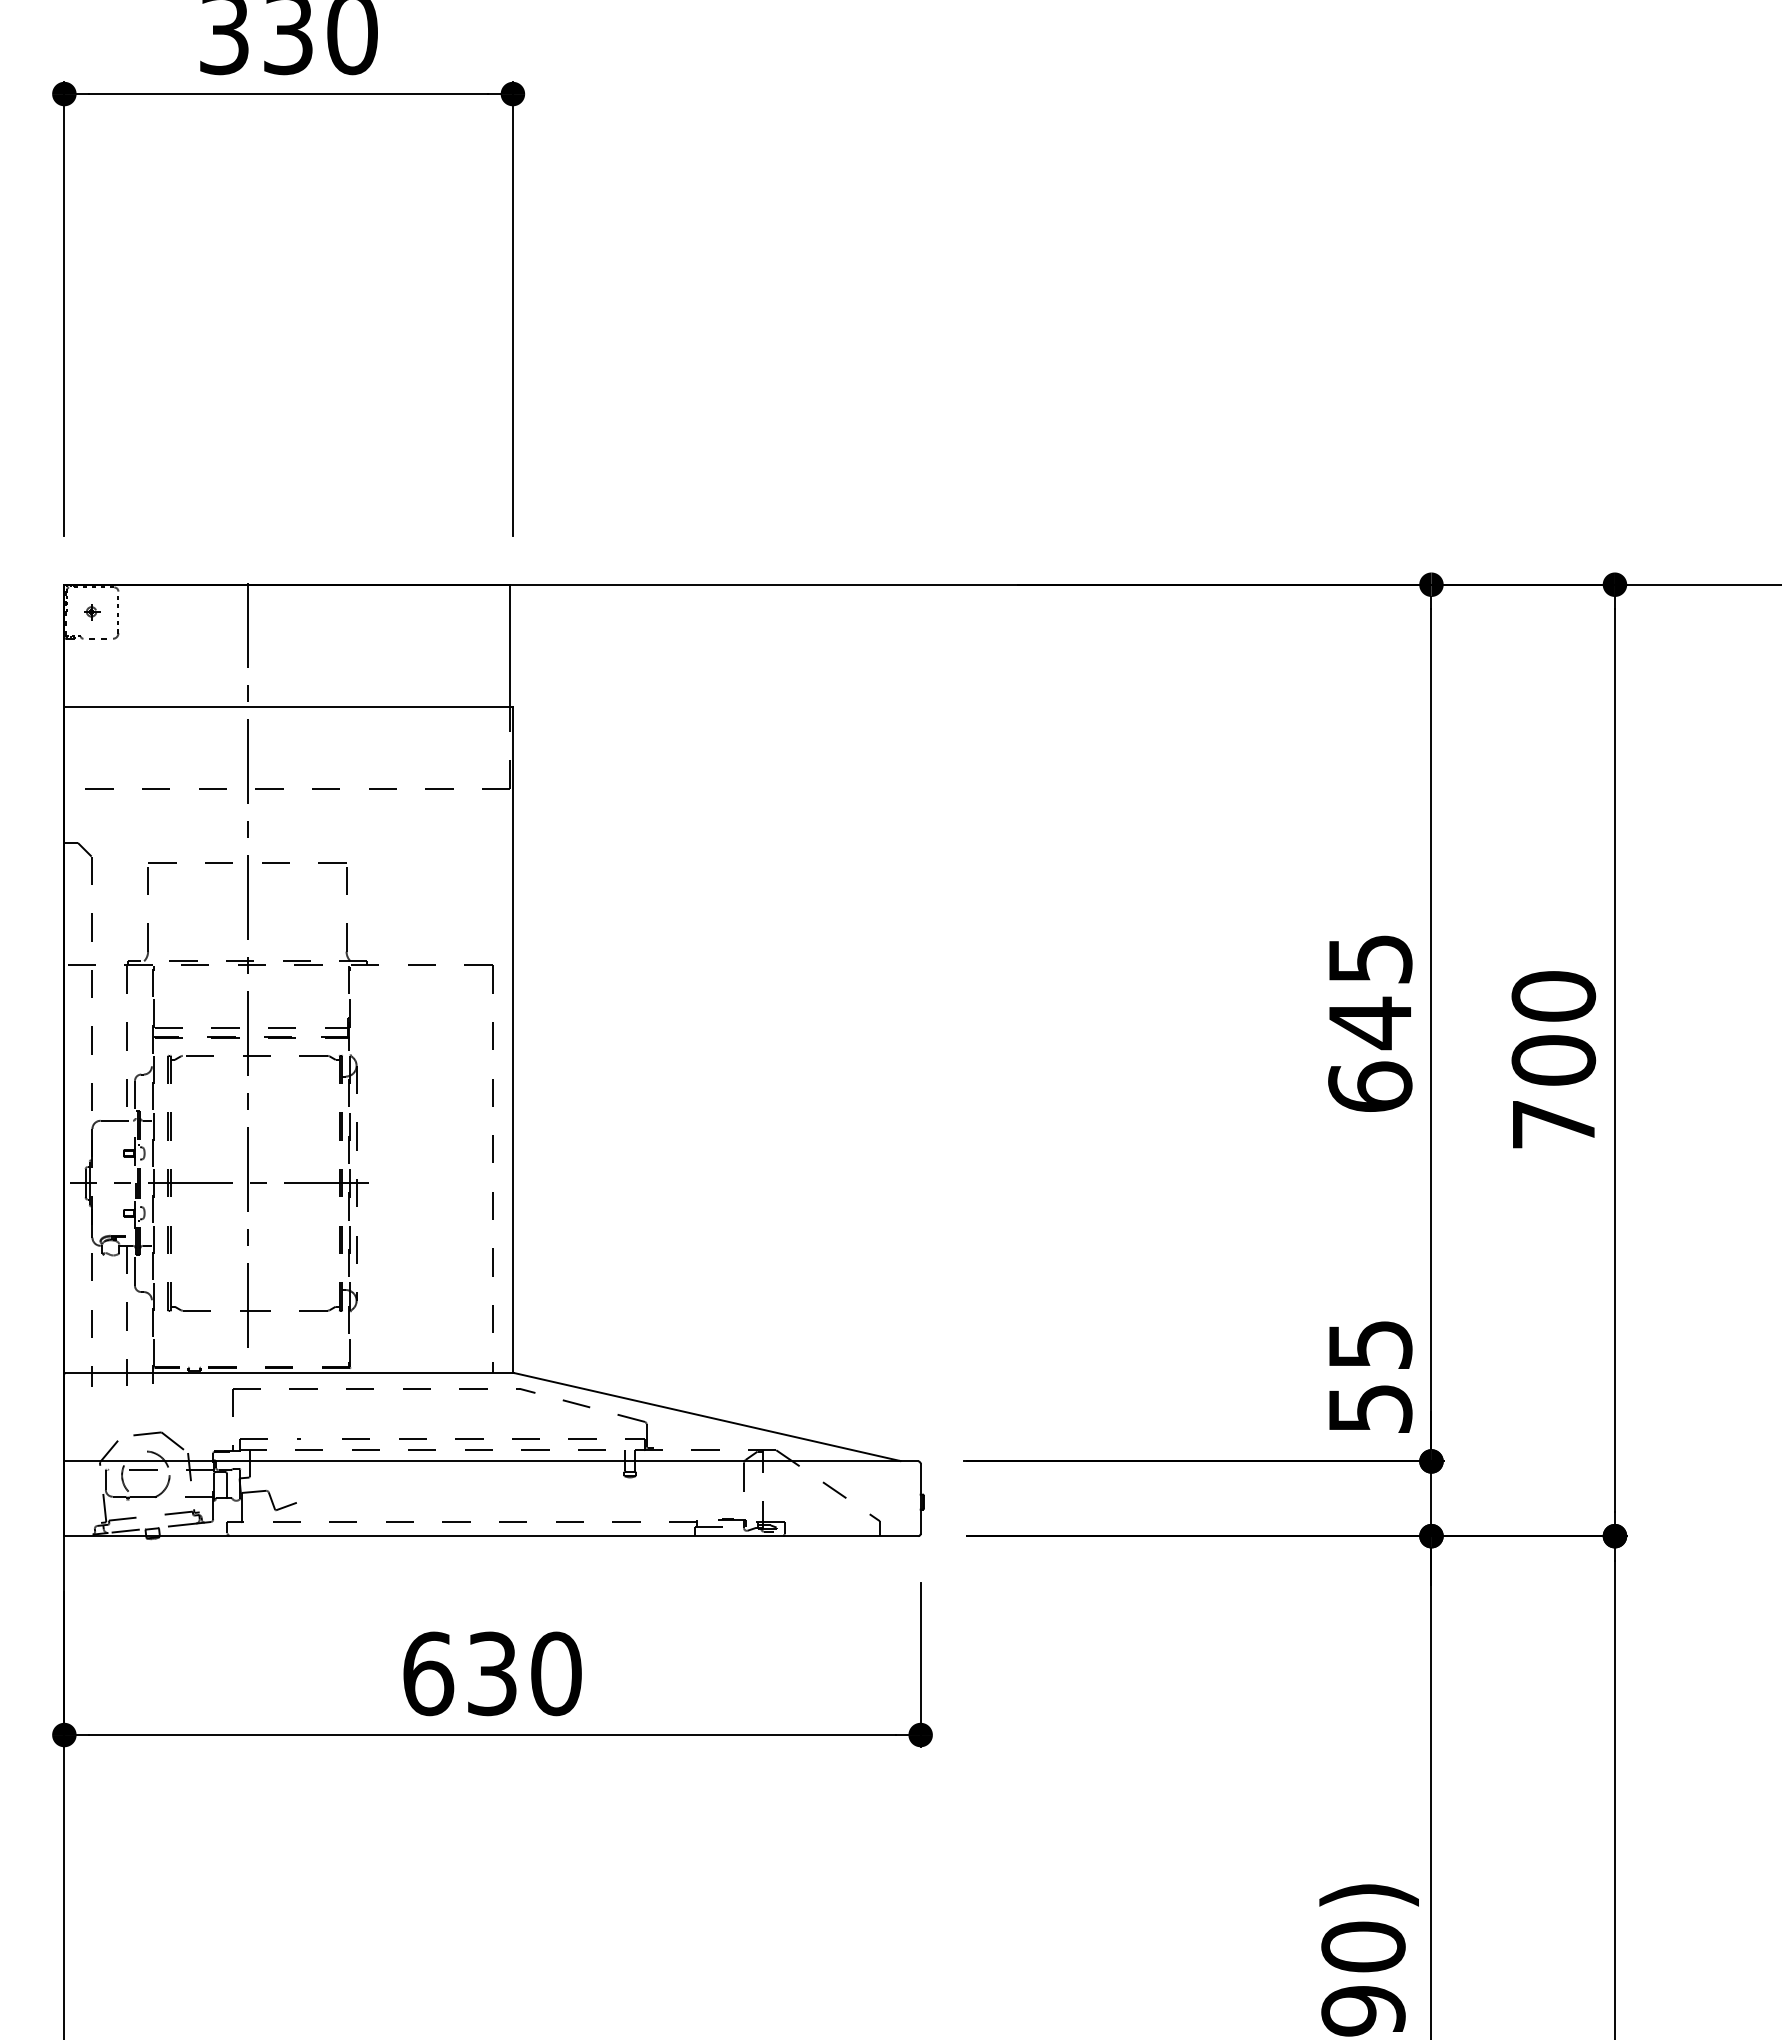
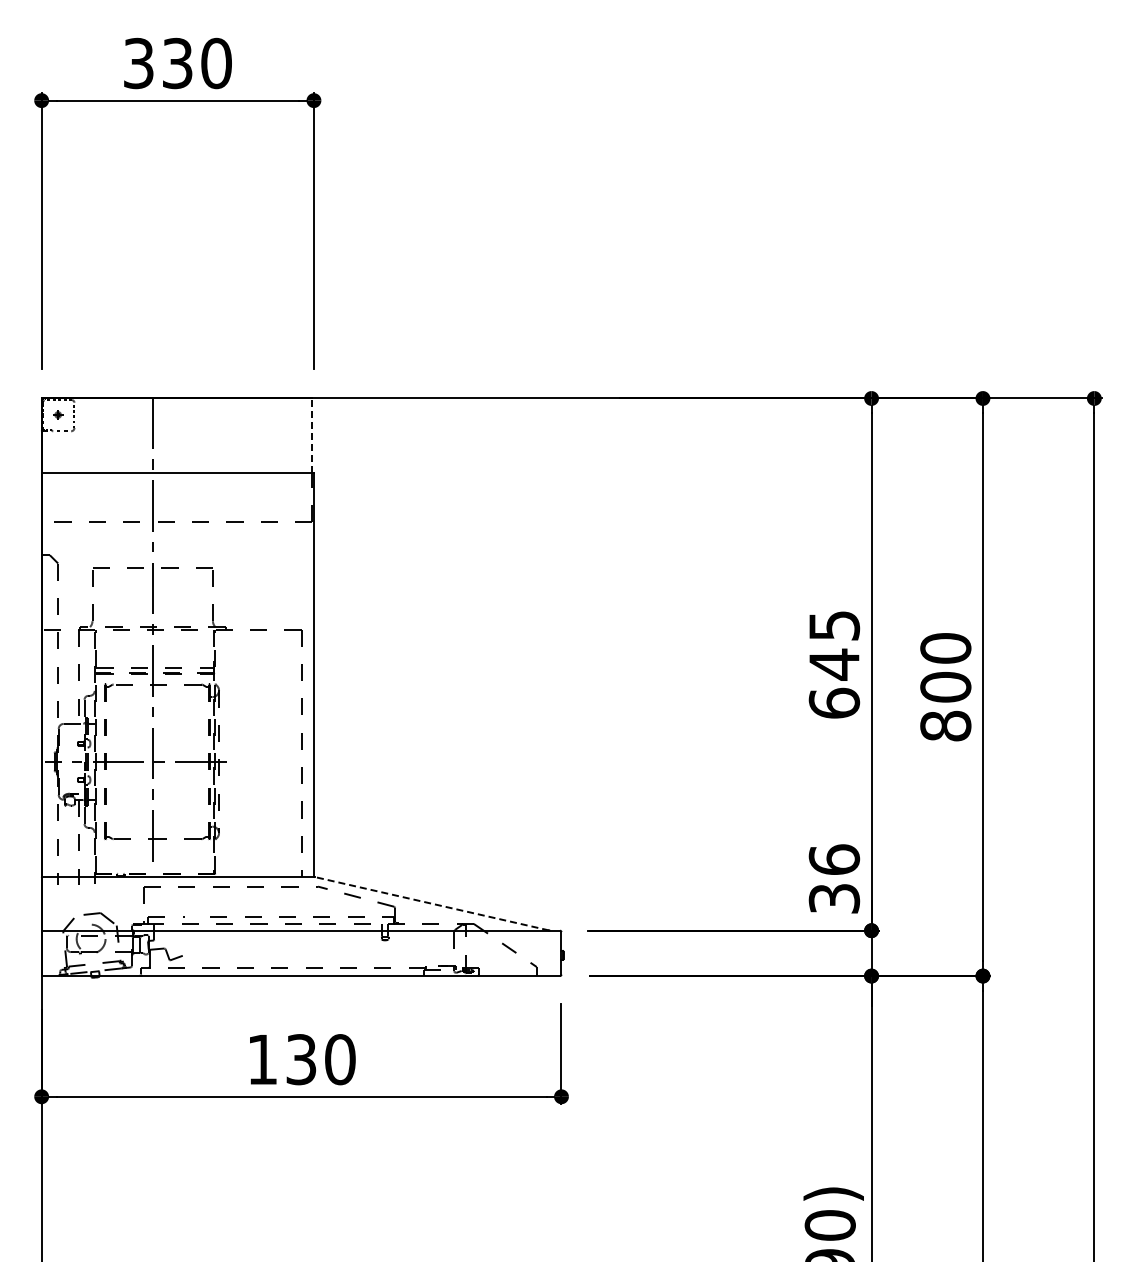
line: (510, 645) -> (312, 435), solid -> dashed
text: (1553, 1123) -> (945, 725), 700 -> 800
text: (1370, 1375) -> (834, 878), 55 -> 36
line: (706, 1416) -> (431, 903), solid -> dashed
text: (428, 1673) -> (262, 1059), 630 -> 130

